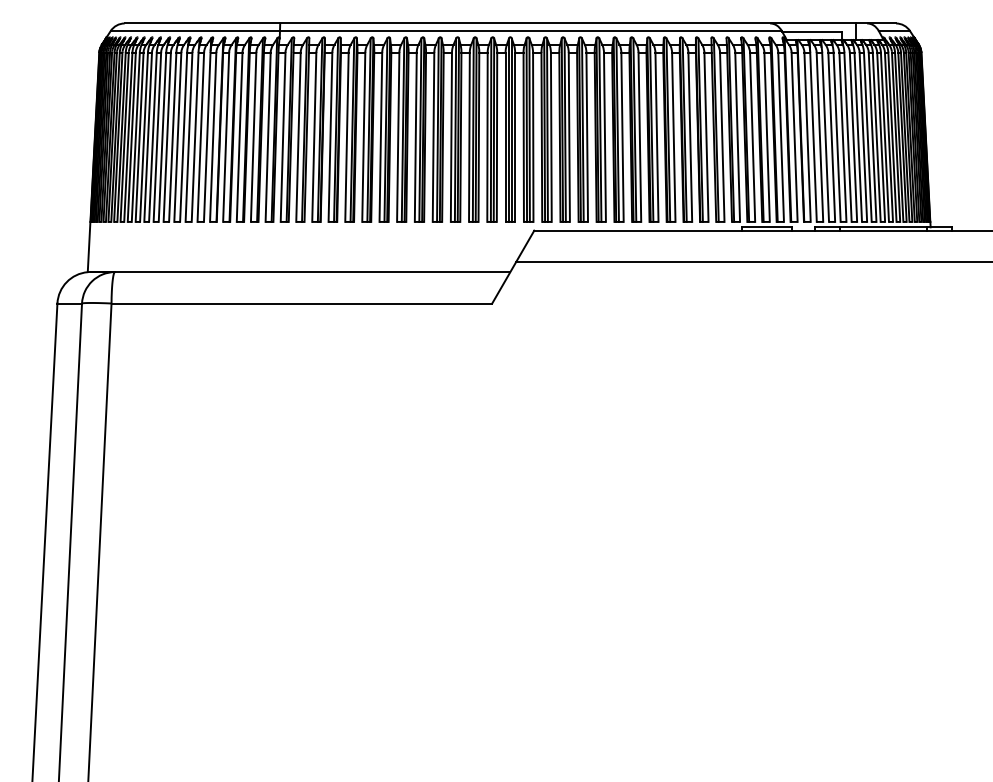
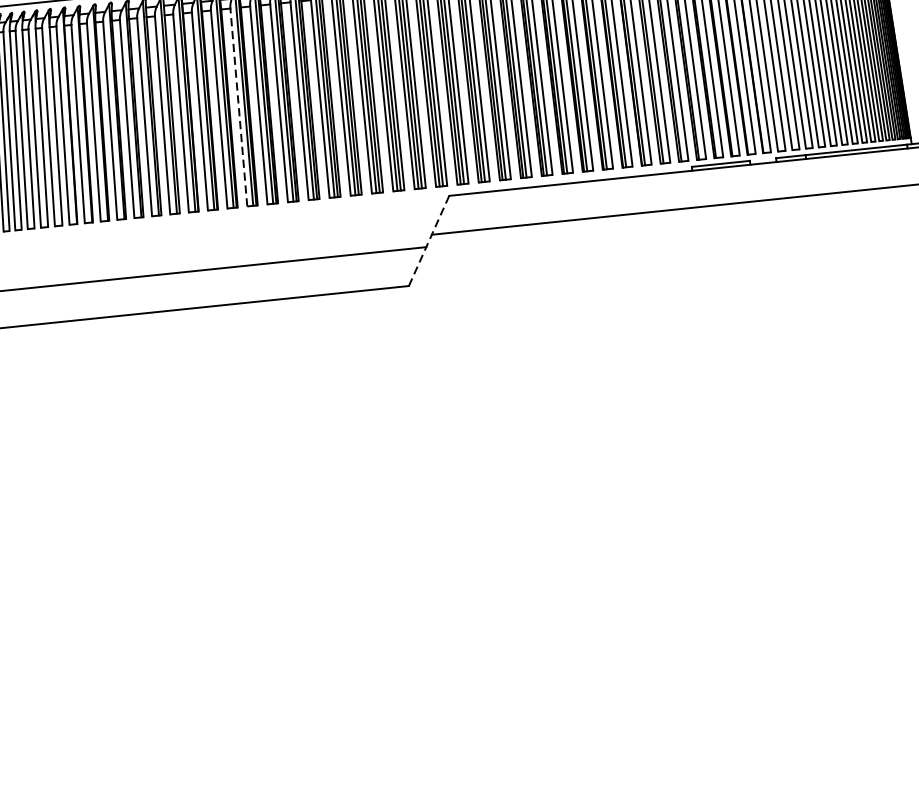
line: (363, 137) -> (238, 107), solid -> dashed
line: (513, 266) -> (429, 240), solid -> dashed

